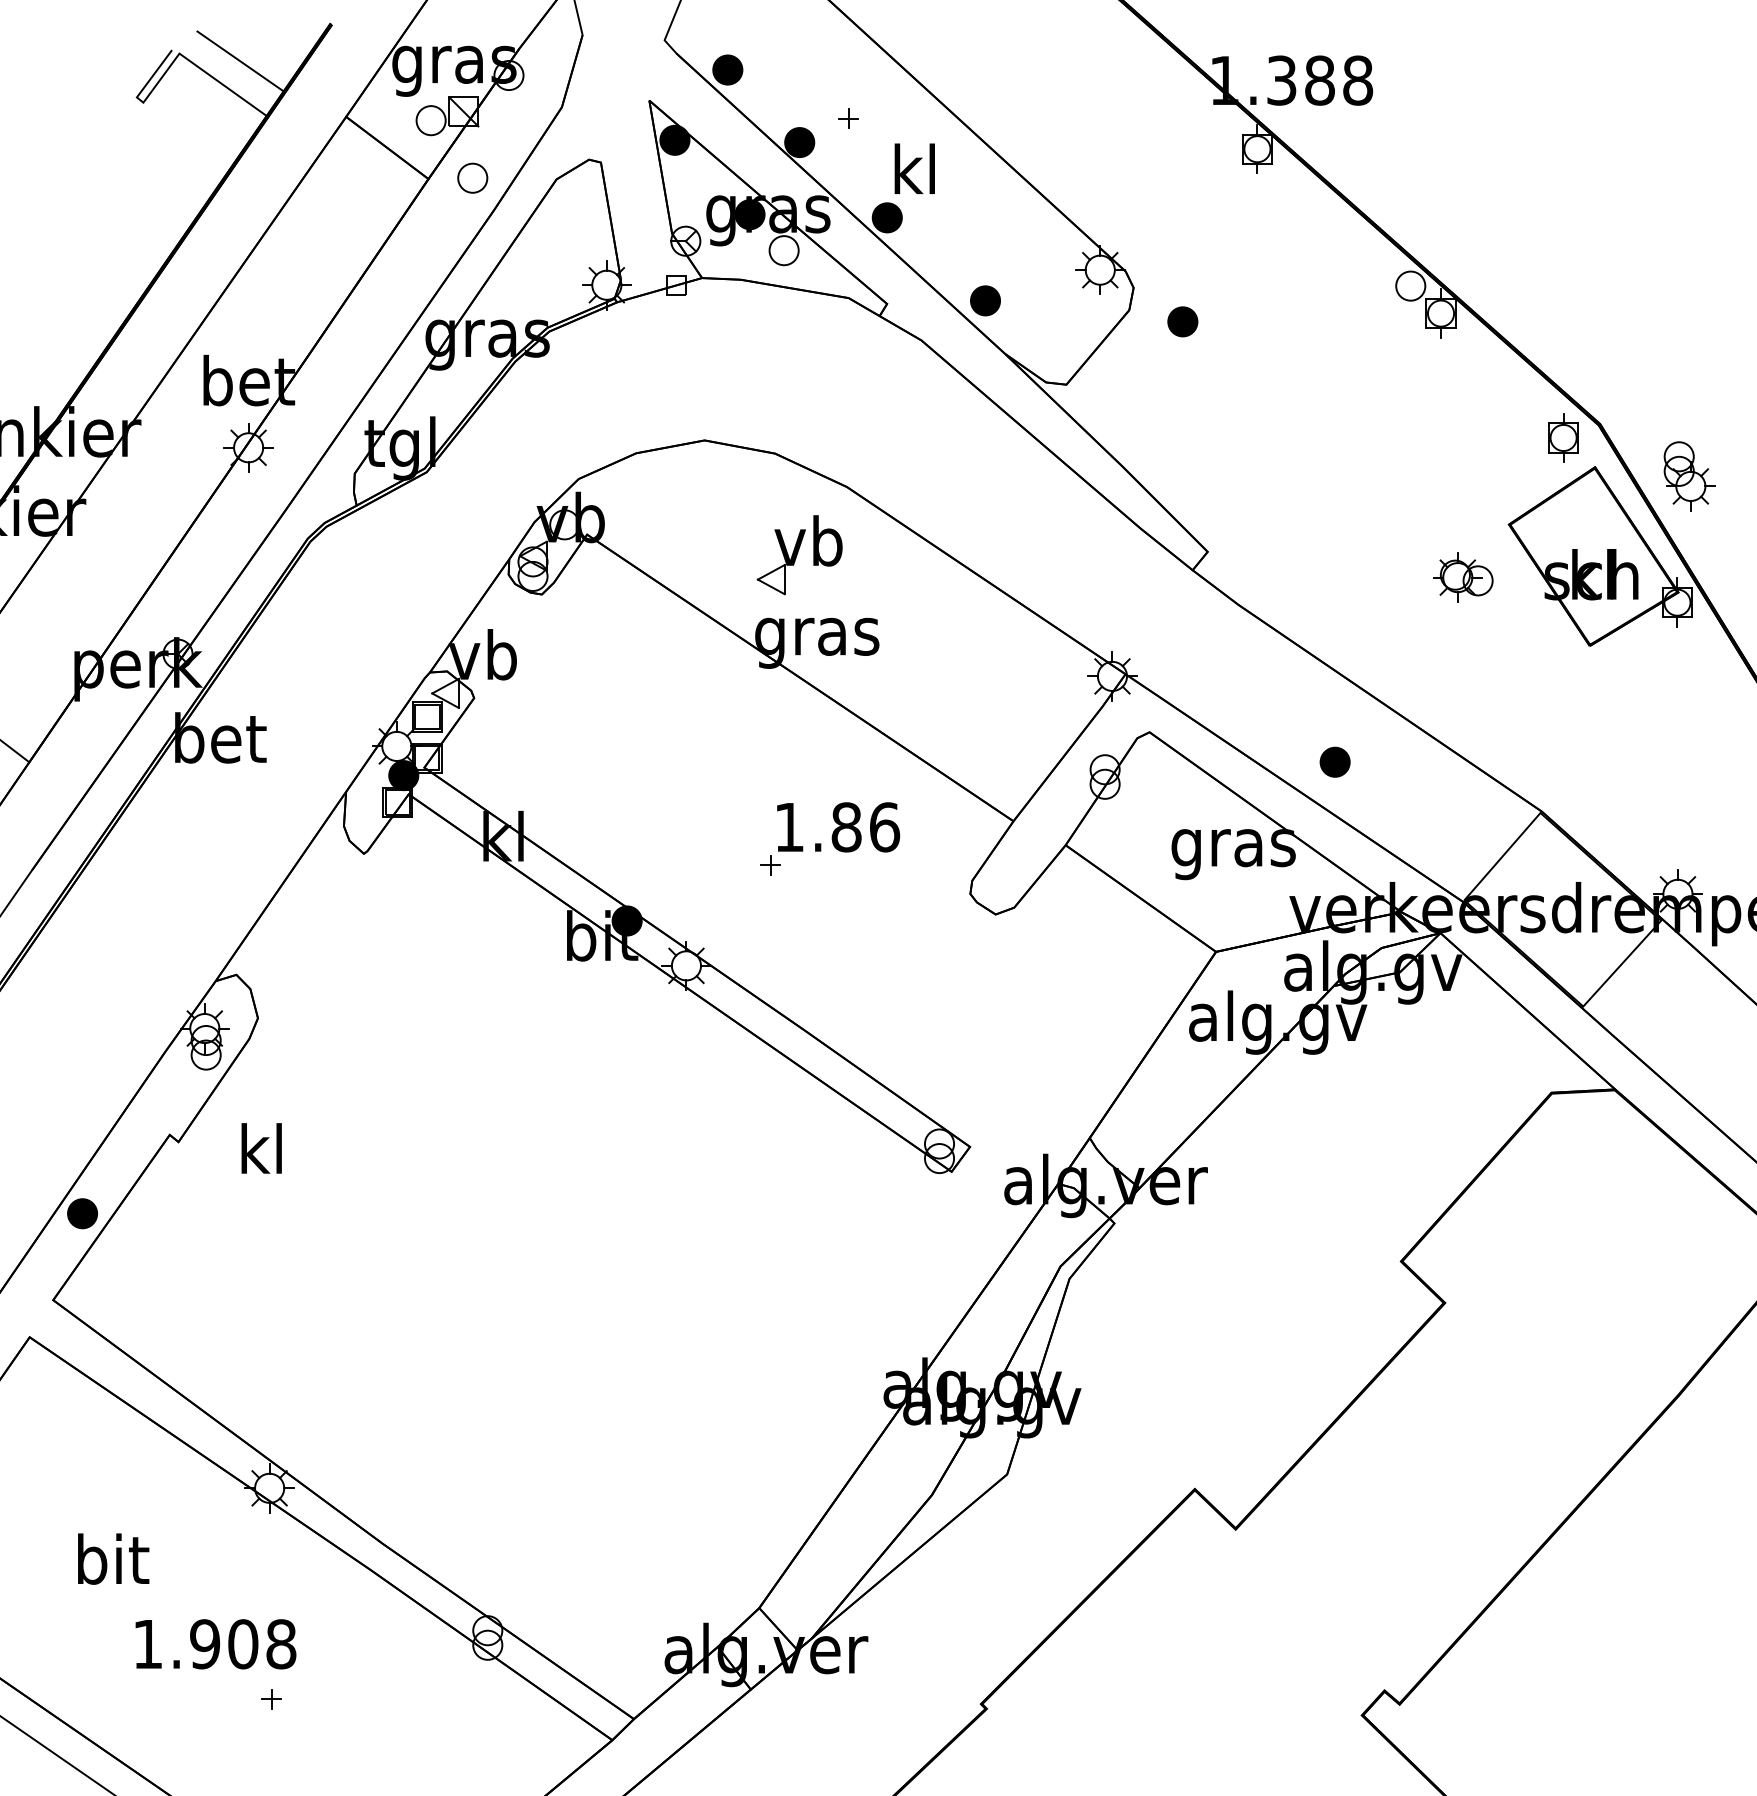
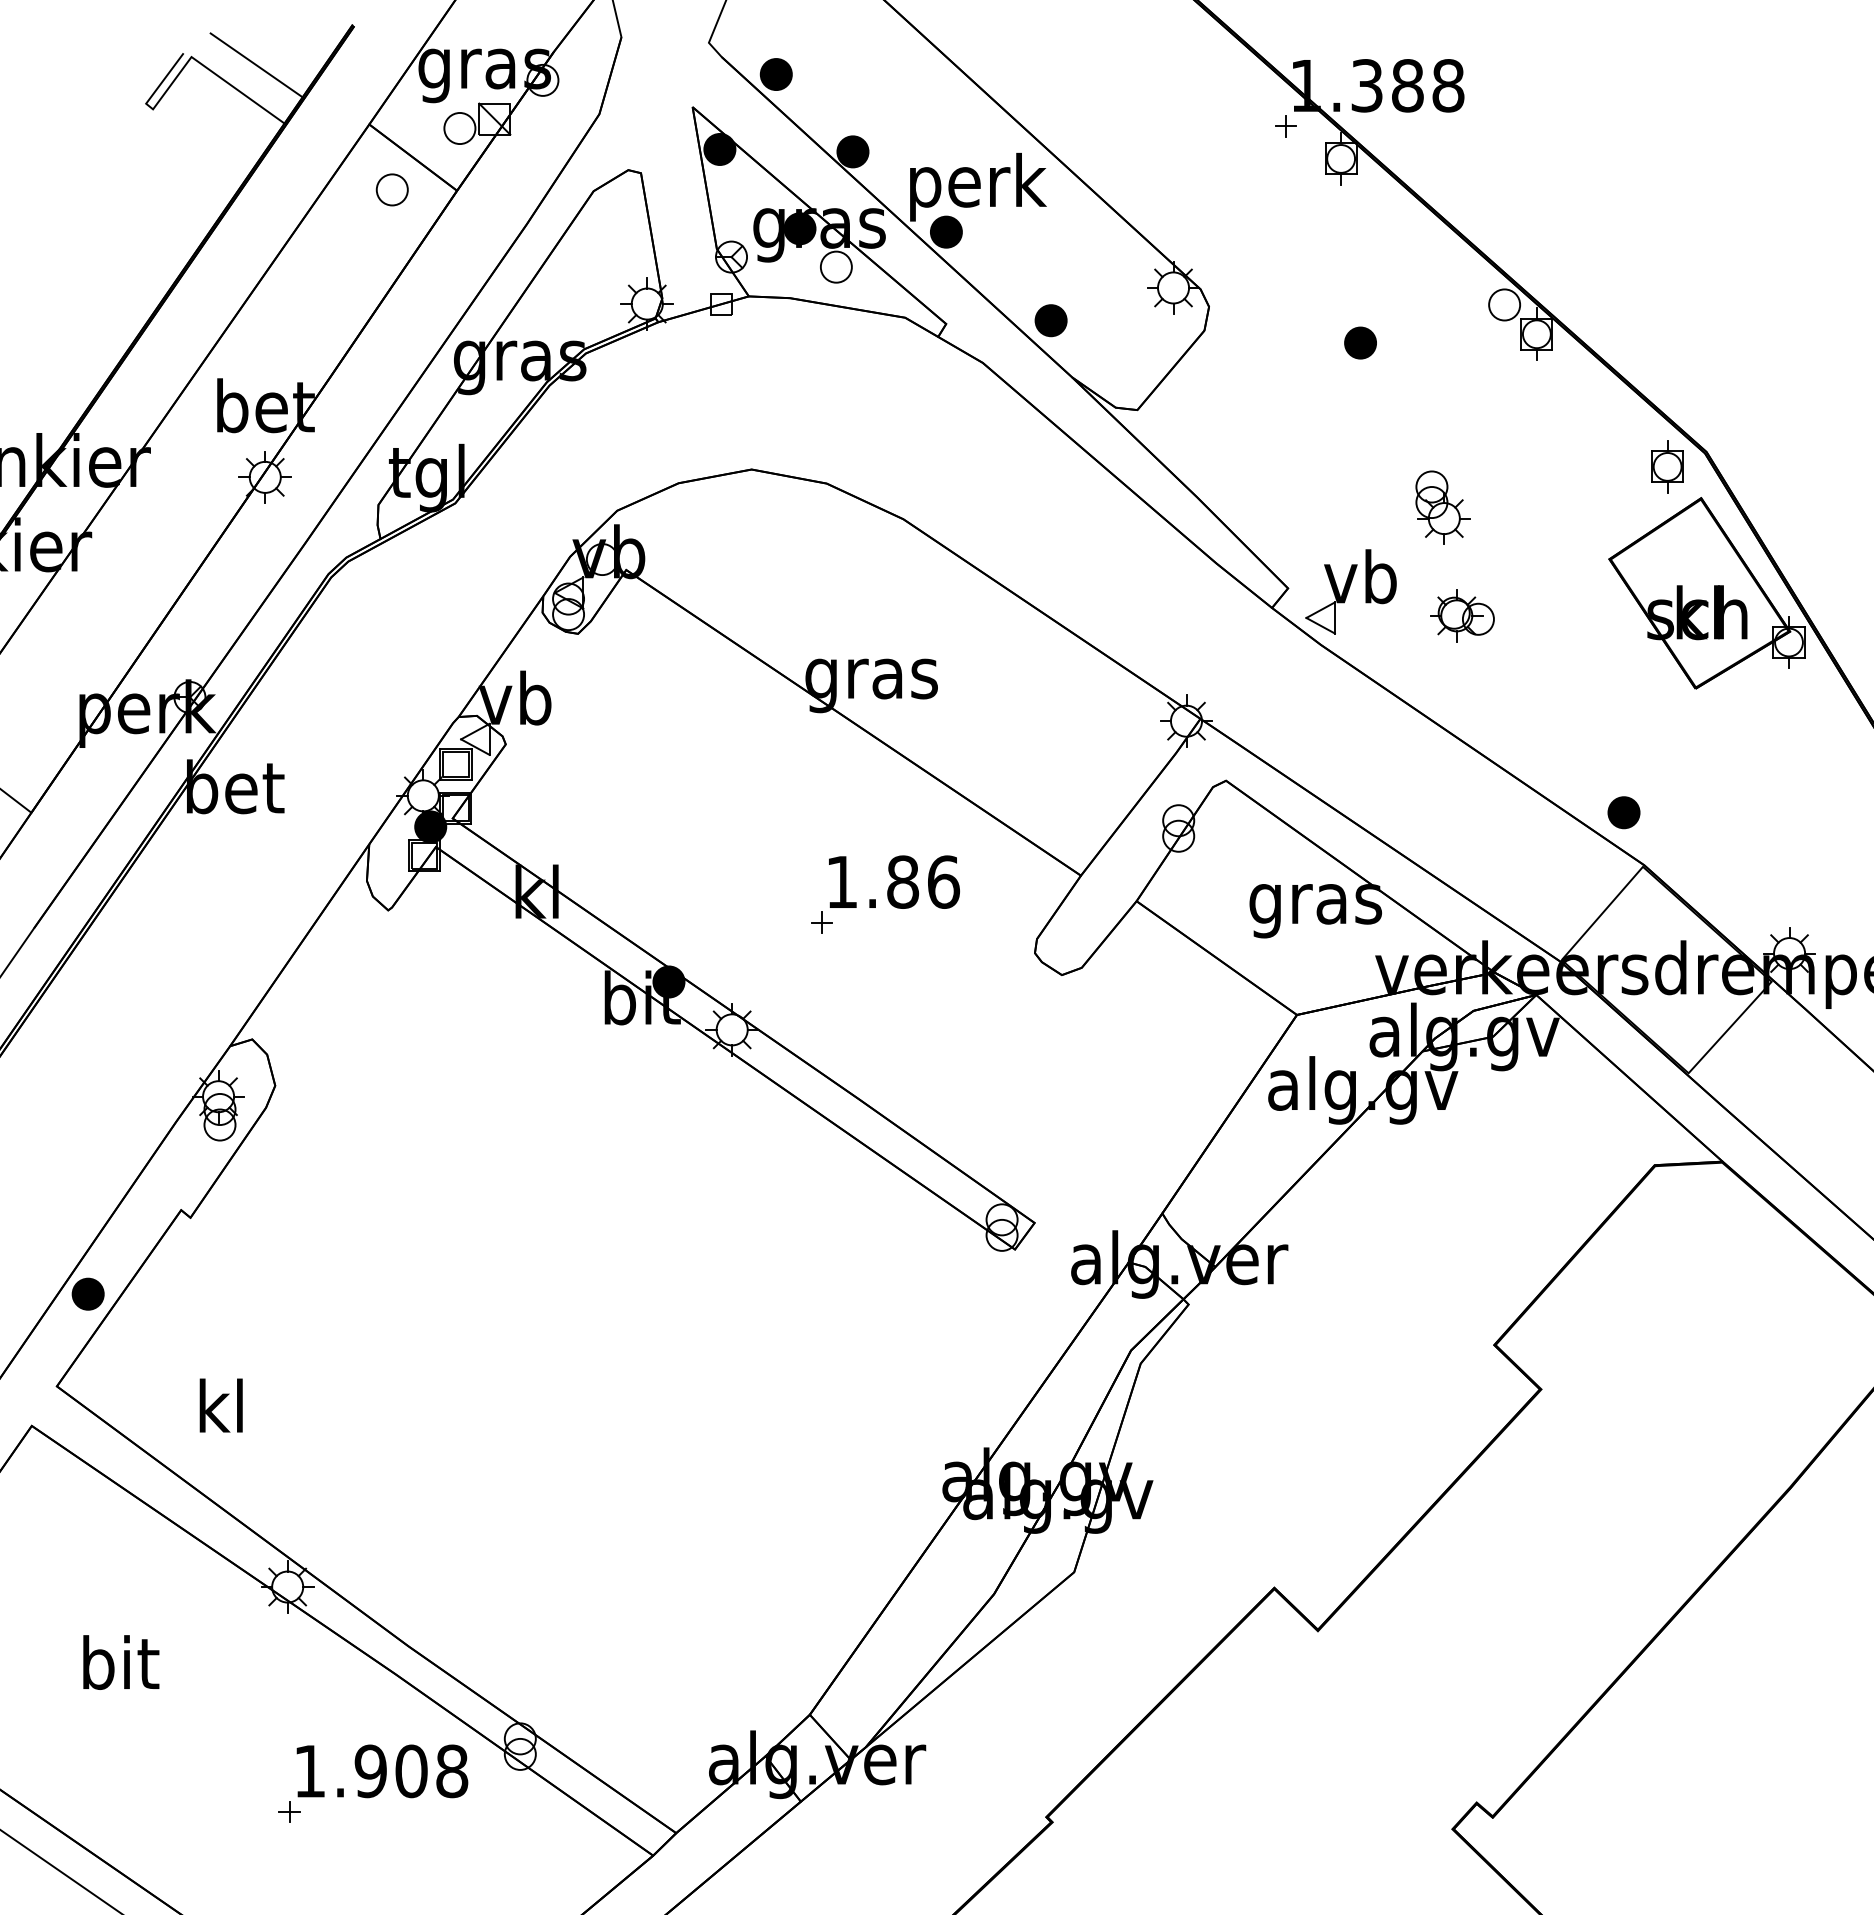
part: (848, 118) -> (1285, 126), moved
text: (917, 175) -> (978, 186), kl -> perk
part: (472, 177) -> (391, 189), moved
part: (1182, 321) -> (1360, 342), moved
part: (1689, 476) -> (1442, 507), moved
part: (799, 554) -> (1350, 591), moved
part: (1463, 577) -> (1462, 615), moved
part: (1334, 762) -> (1623, 812), moved
text: (261, 1148) -> (220, 1405), moved
text: (216, 1644) -> (382, 1771), moved

